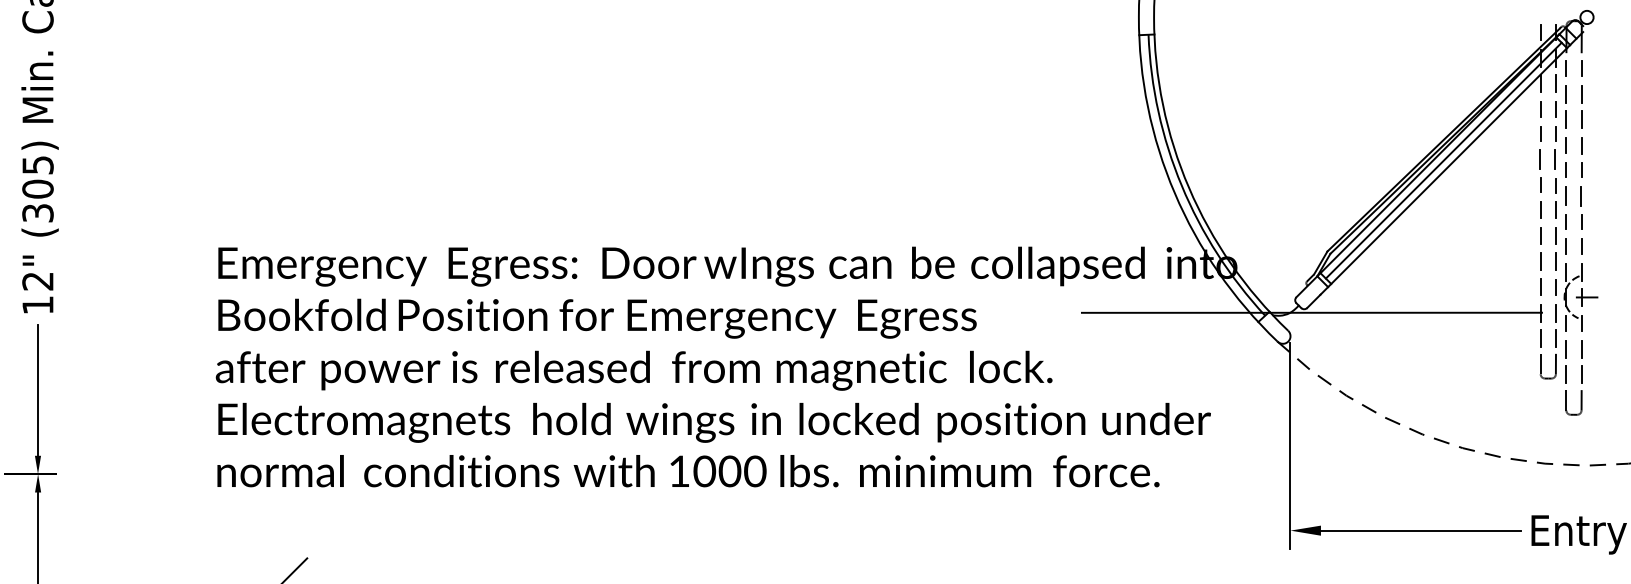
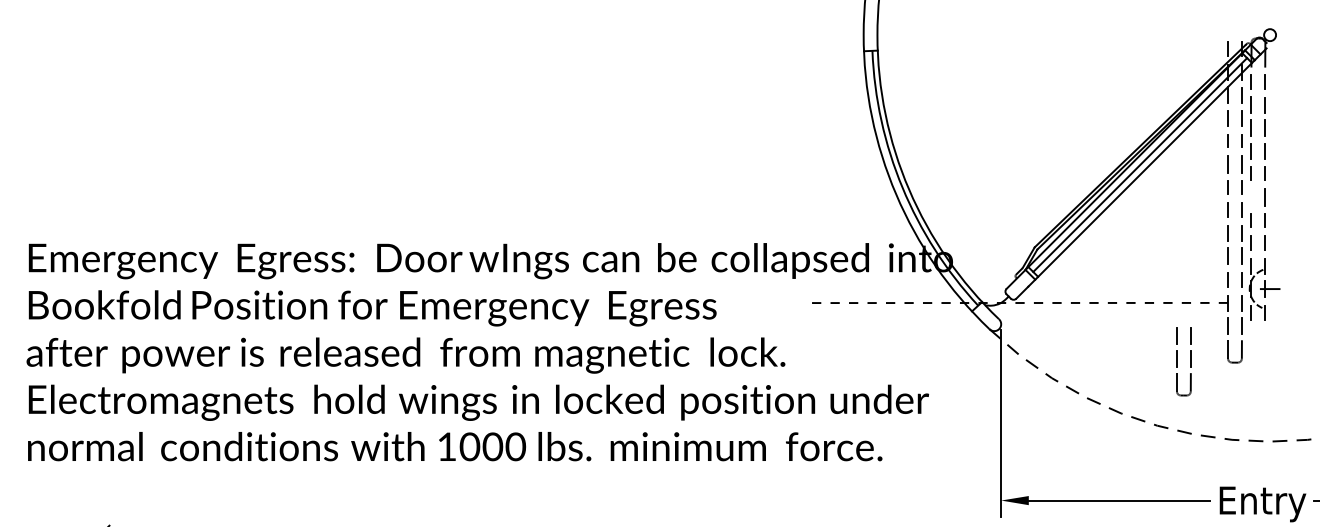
line: (1565, 195) -> (1250, 196), removed
line: (1312, 312) -> (1021, 302), solid -> dashed
part: (1566, 377) -> (1177, 361), moved

